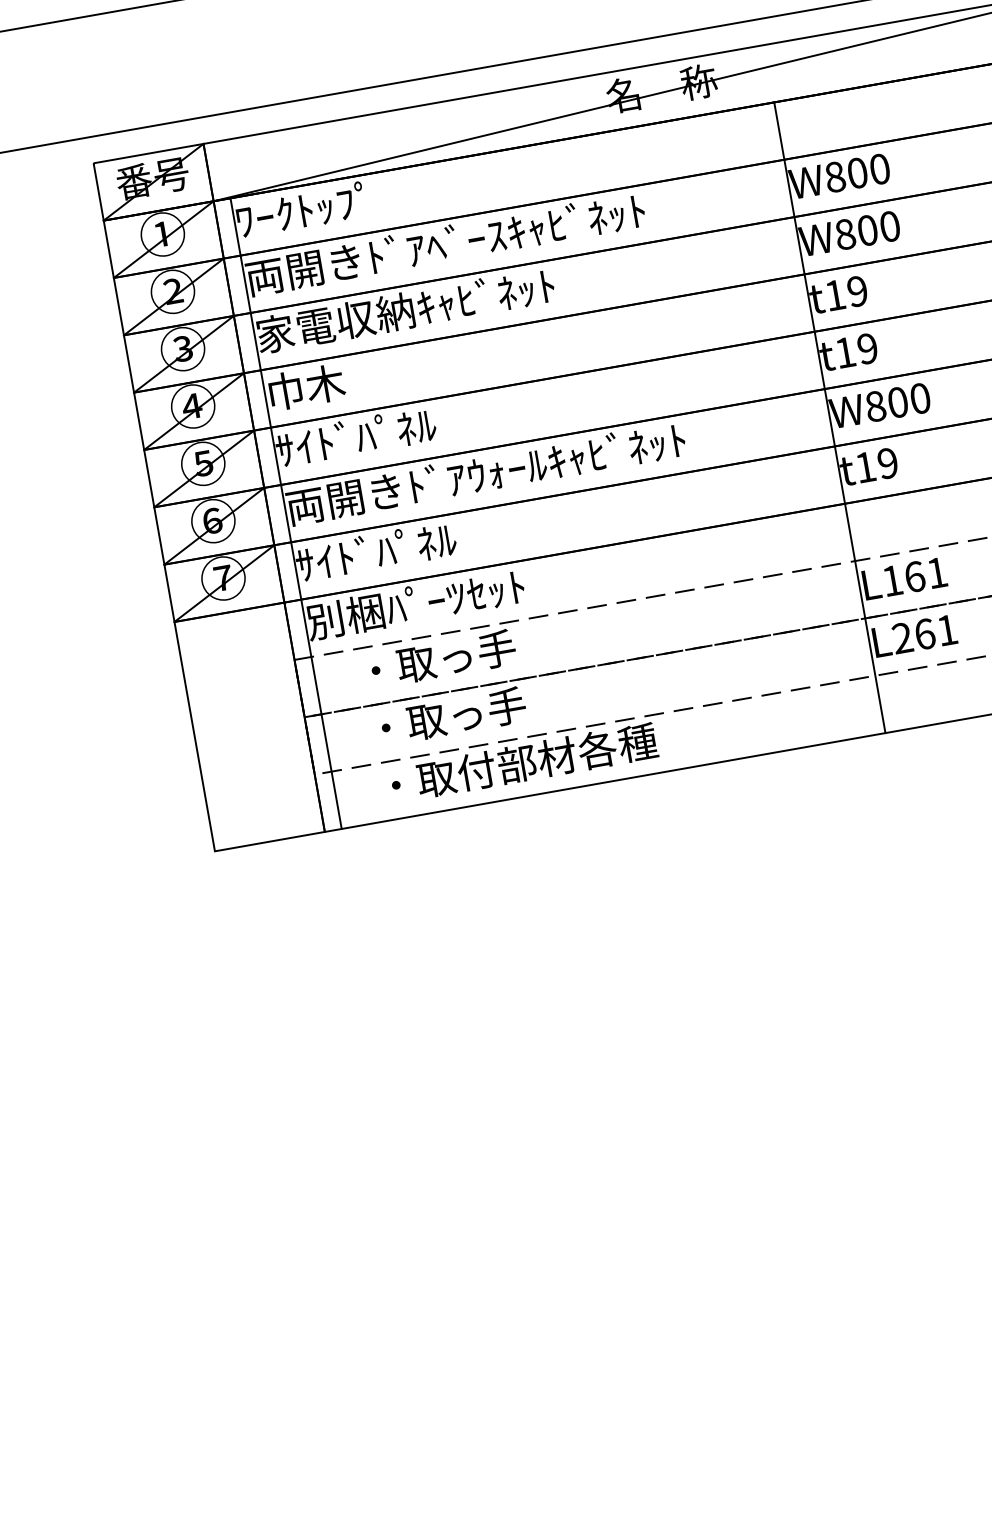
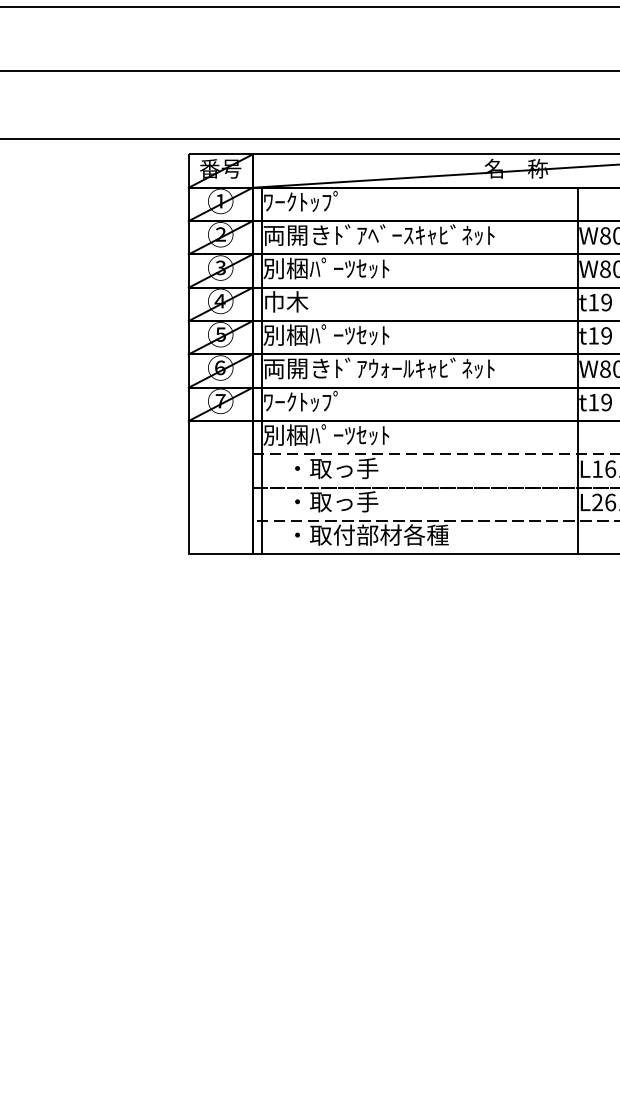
text: (404, 310) -> (349, 268), 家電収納ｷｬﾋﾞﾈｯﾄ -> 別梱ﾊﾟｰﾂｾｯﾄ
text: (385, 431) -> (326, 334), ｻｲﾄﾞﾊﾟﾈﾙ -> 別梱ﾊﾟｰﾂｾｯﾄ
text: (375, 550) -> (309, 400), ｻｲﾄﾞﾊﾟﾈﾙ -> ﾜｰｸﾄｯﾌﾟ

